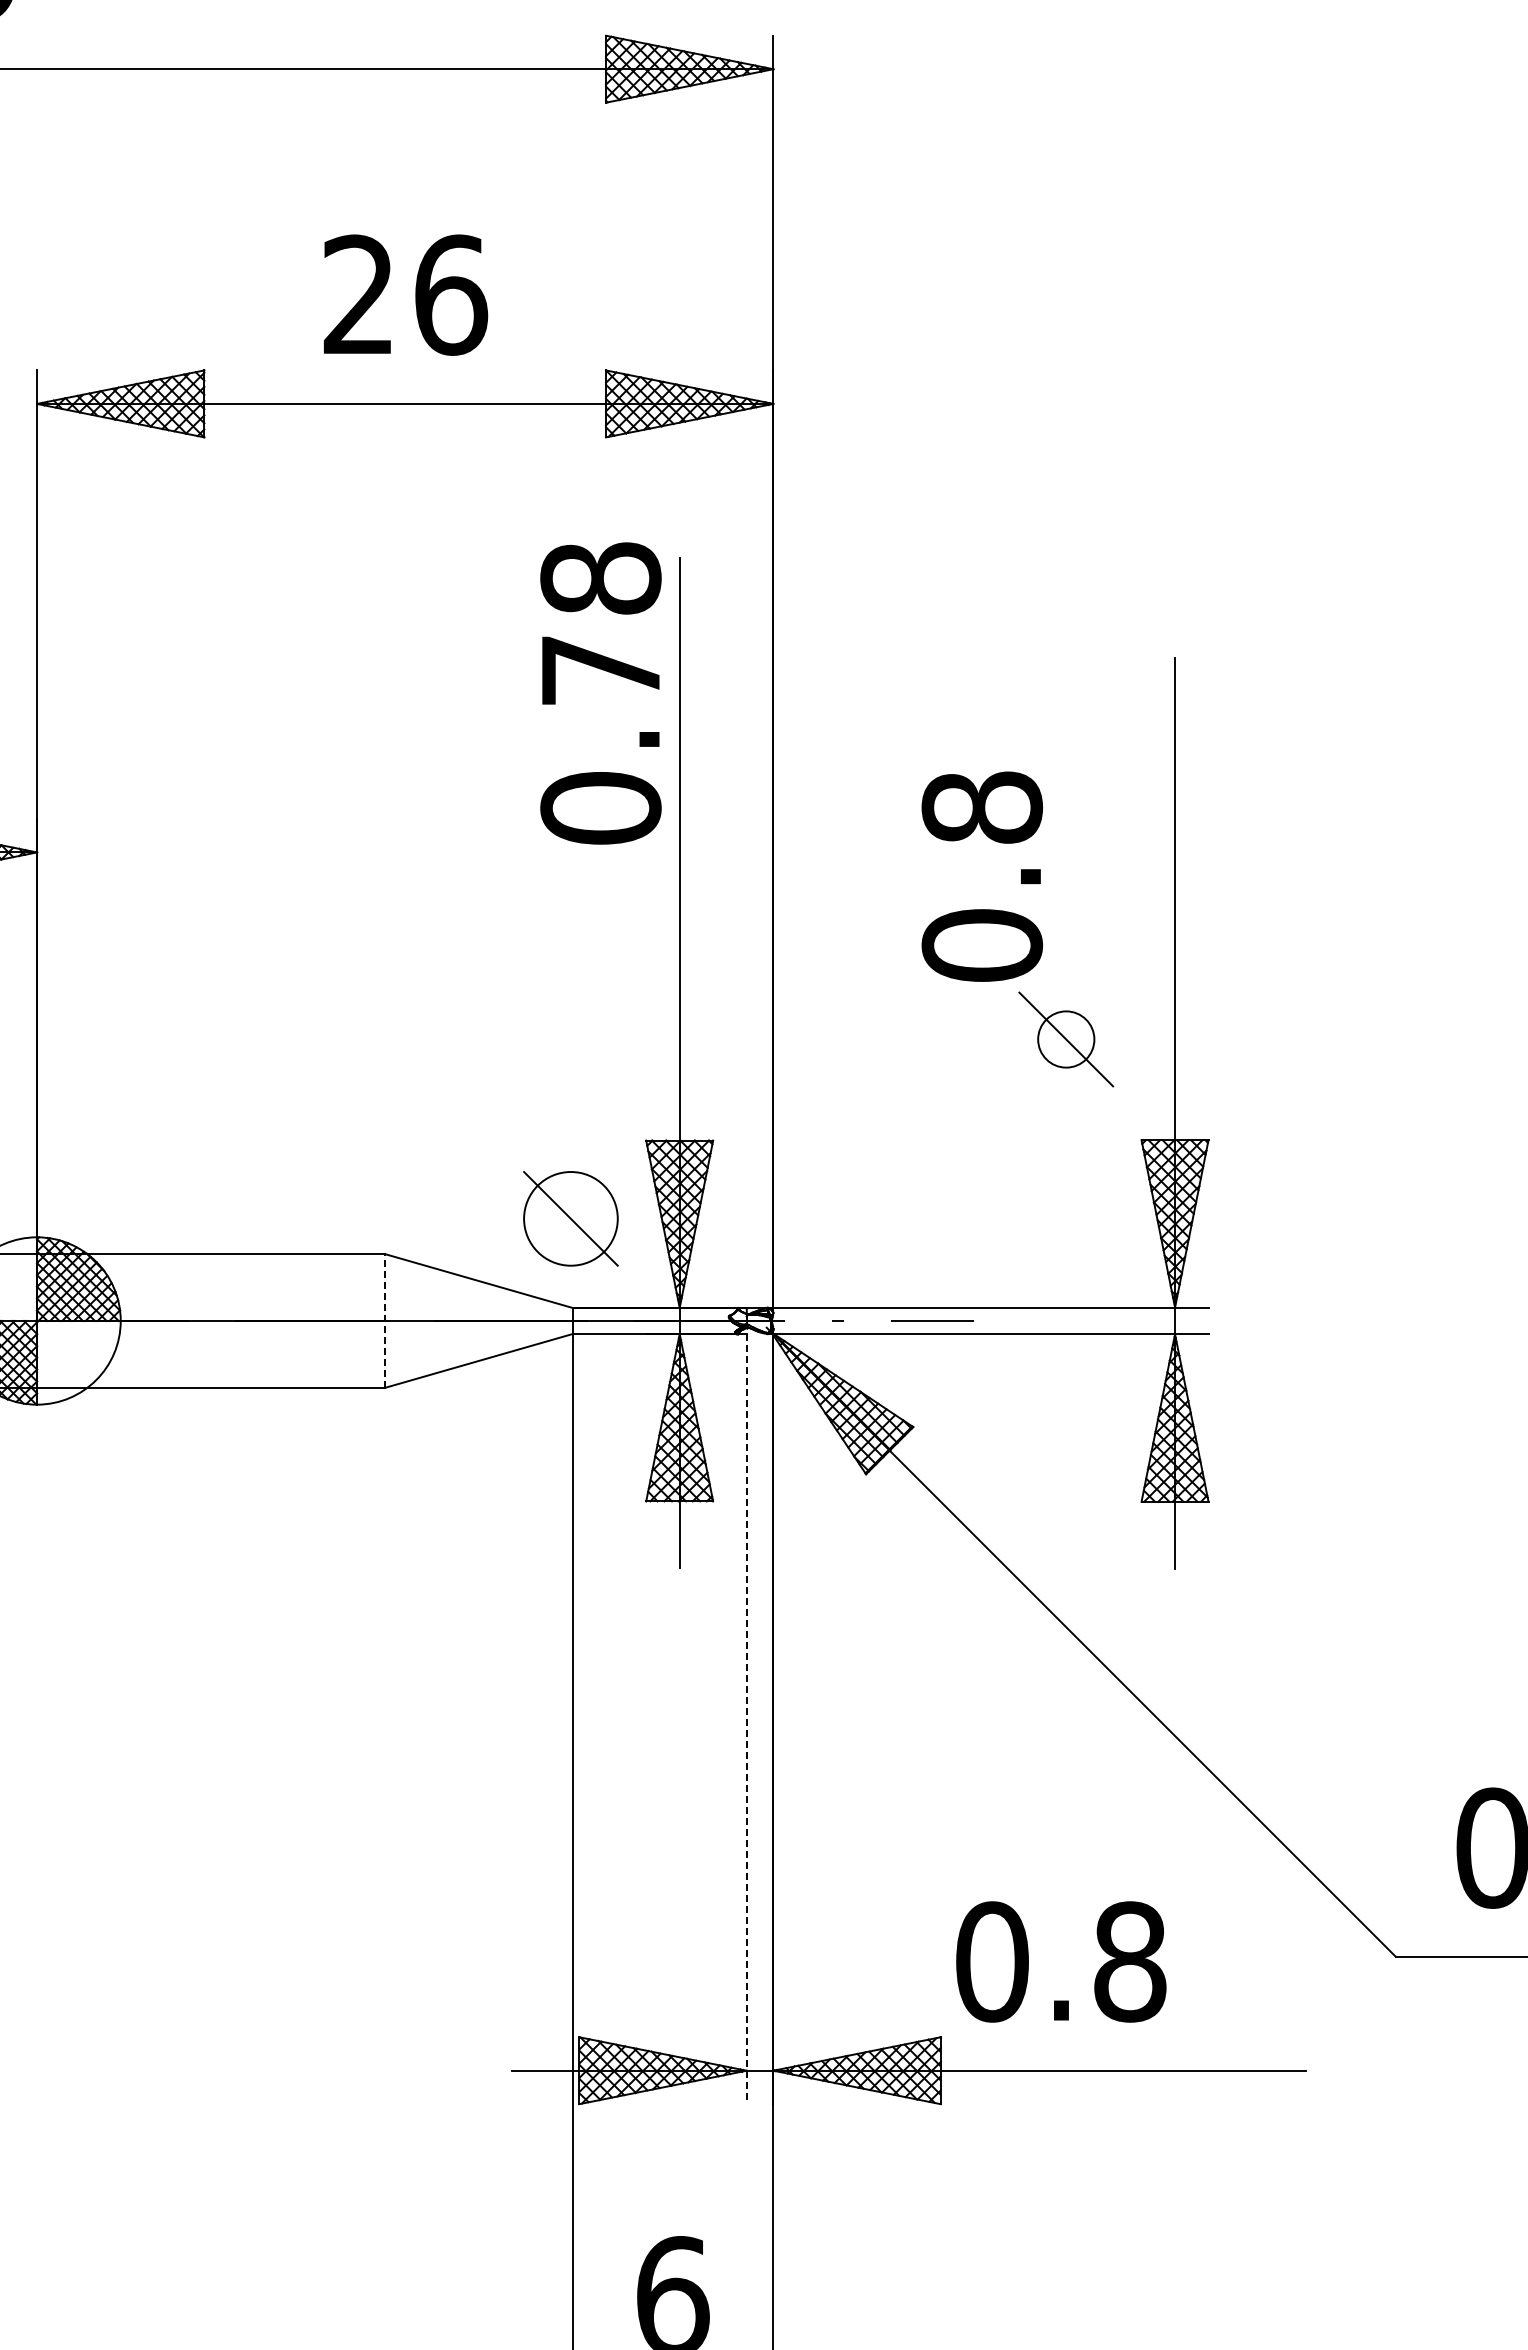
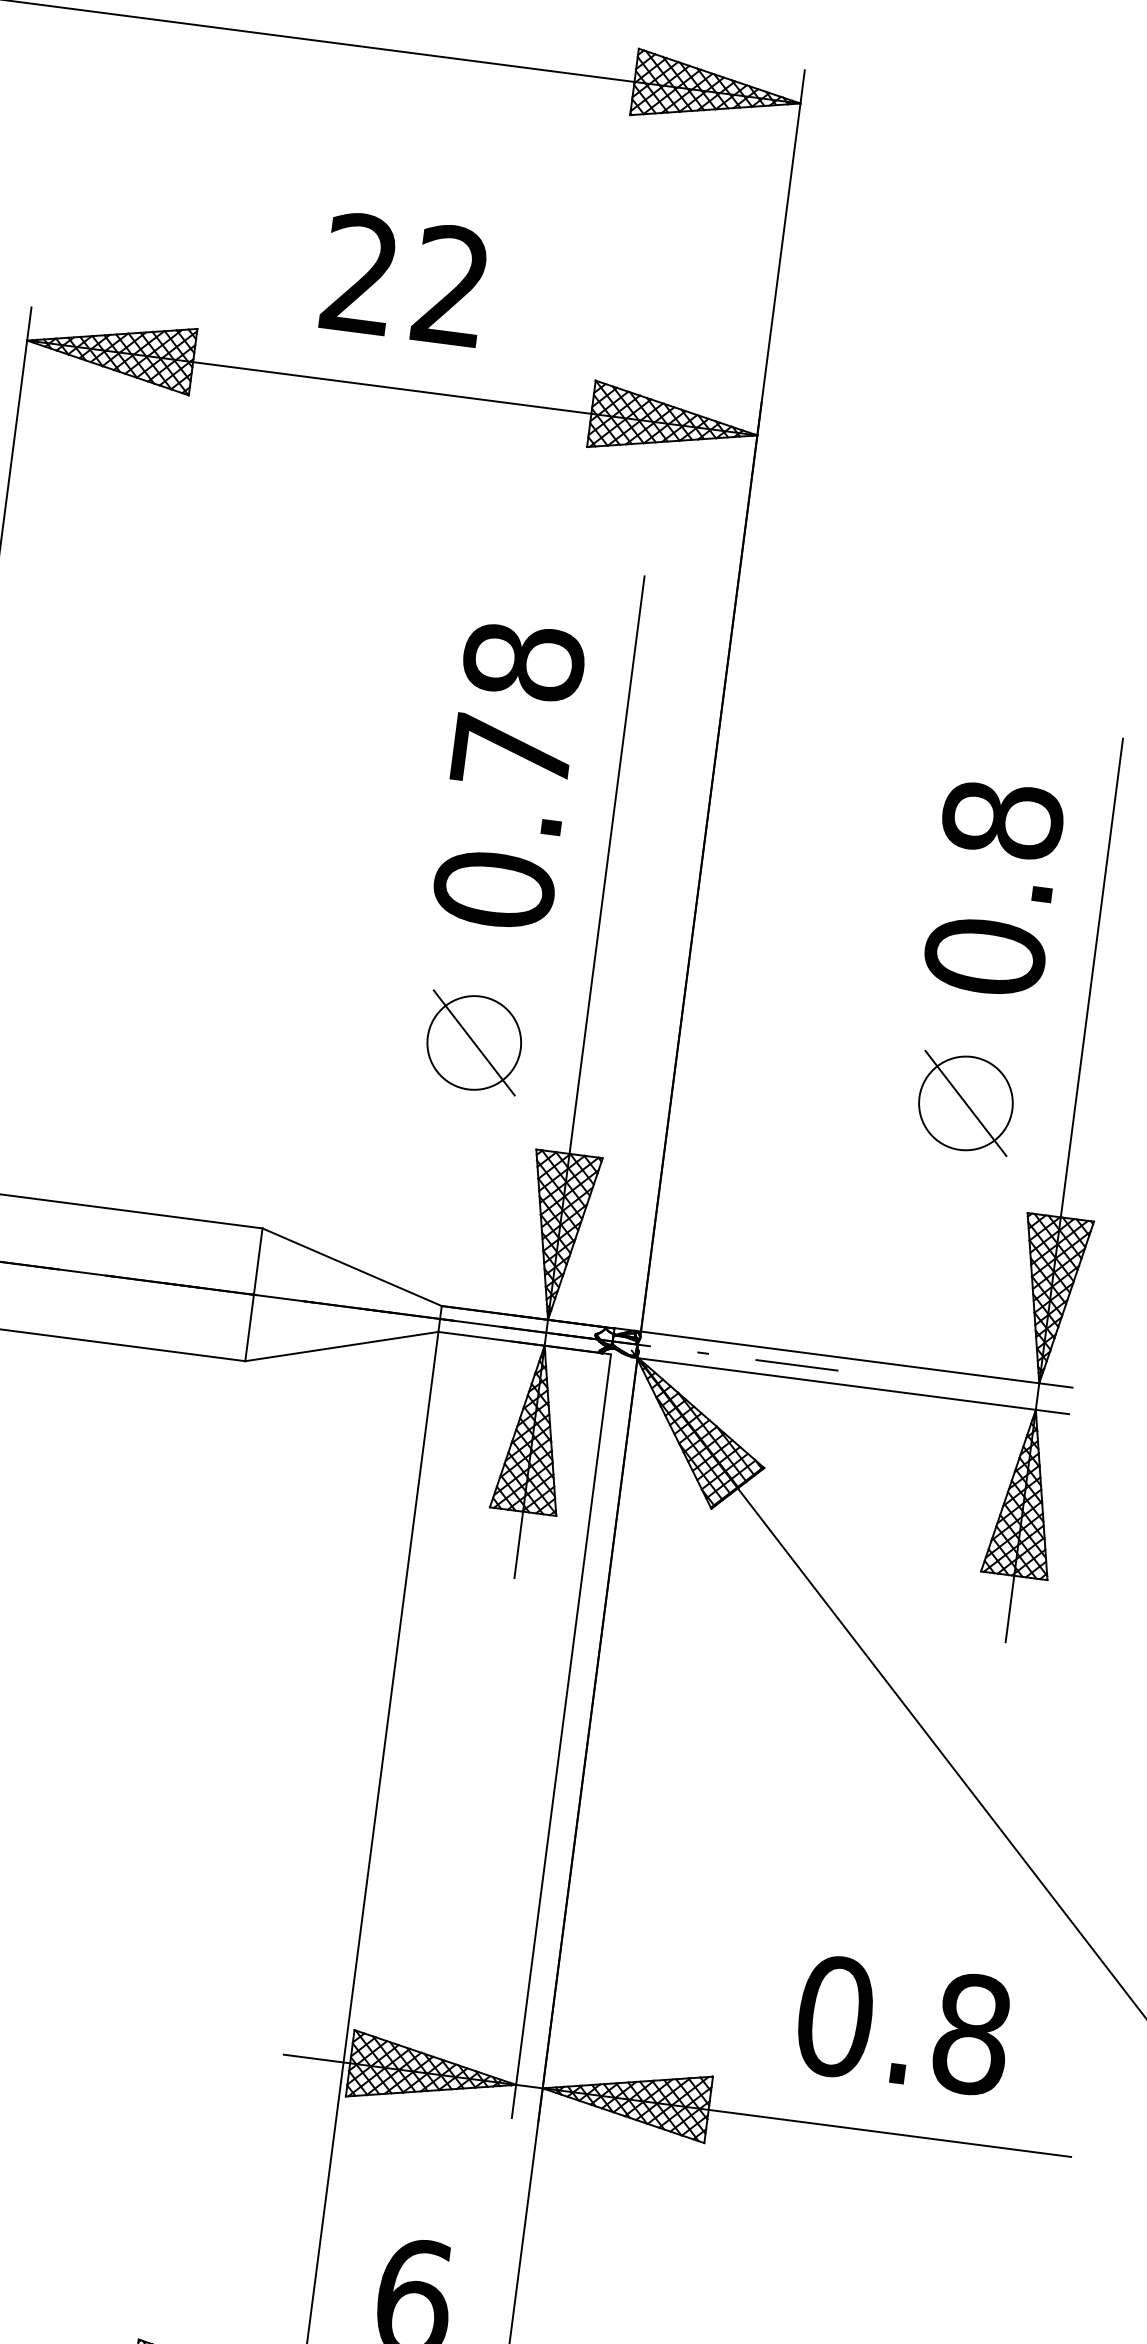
text: (451, 294) -> (452, 285), 26 -> 22
text: (600, 693) -> (508, 775), moved
text: (982, 876) -> (994, 888), moved
circle: (1066, 1039) -> (966, 1103), size x1.67
part: (570, 1218) -> (473, 1042), moved
line: (384, 1321) -> (253, 1295), dashed -> solid
line: (746, 1719) -> (561, 1736), dashed -> solid
text: (1061, 1961) -> (903, 2025), moved

